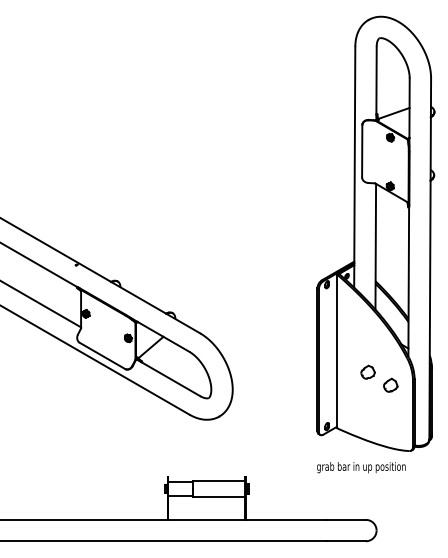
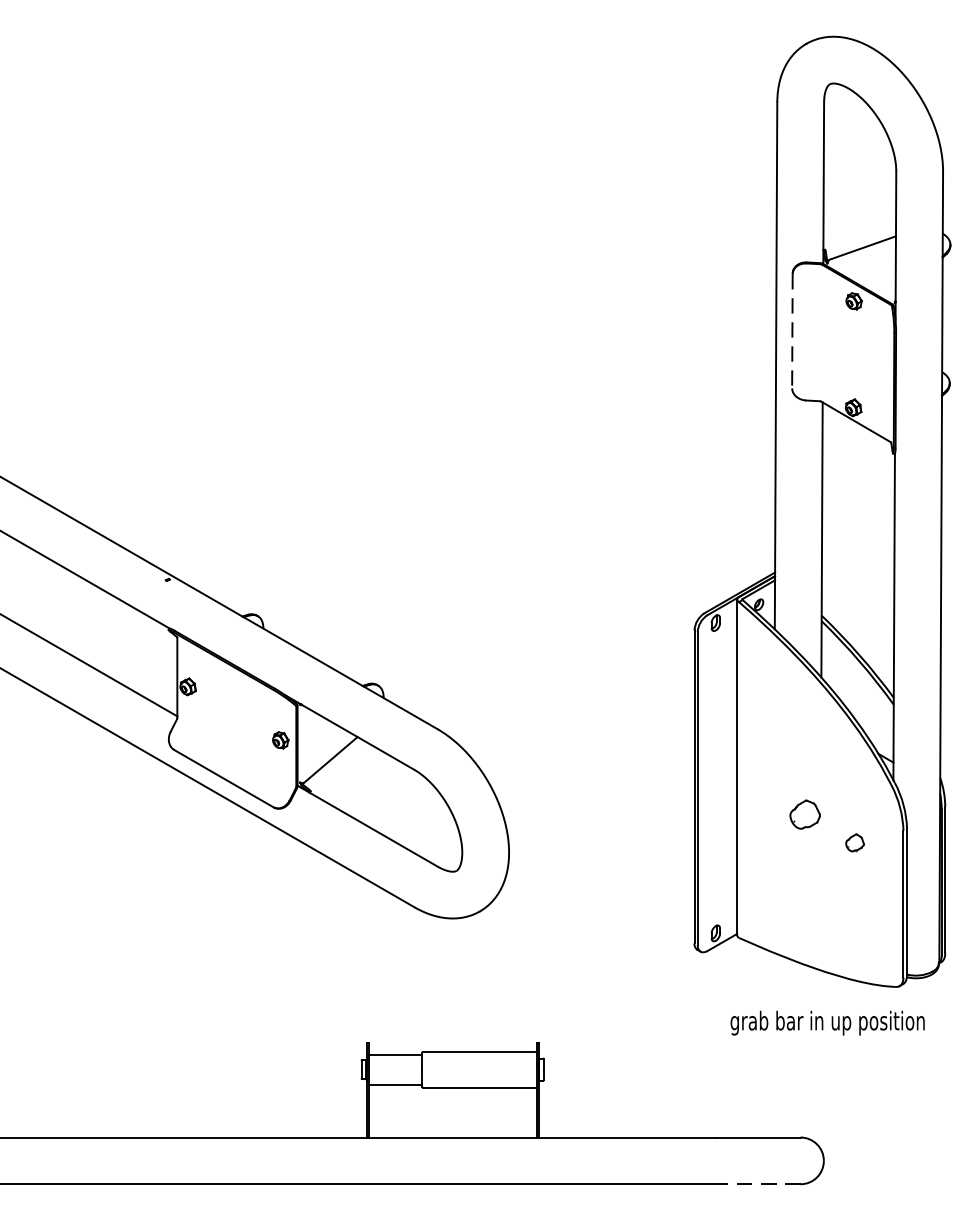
line: (362, 151) -> (793, 331), solid -> dashed
part: (390, 384) -> (854, 841), size x0.6
text: (361, 467) -> (828, 1022), moved
line: (346, 541) -> (758, 1184), solid -> dashed

